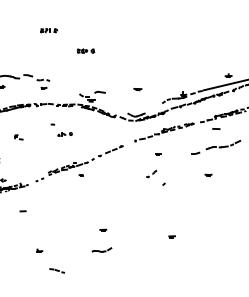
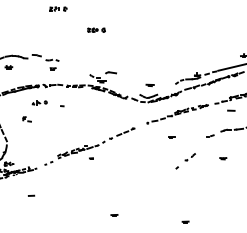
part: (137, 89) -> (149, 85), moved
part: (64, 134) -> (39, 102), moved
part: (151, 173) -> (190, 156), moved

